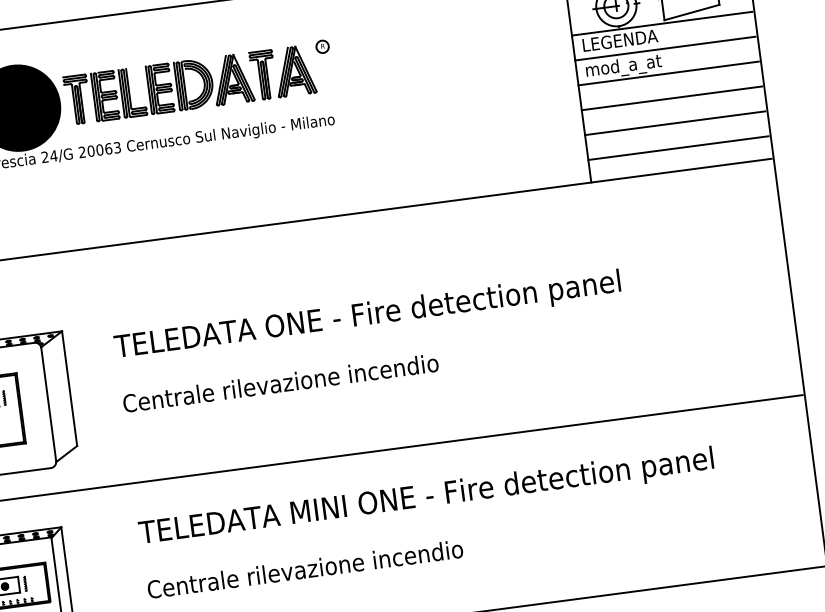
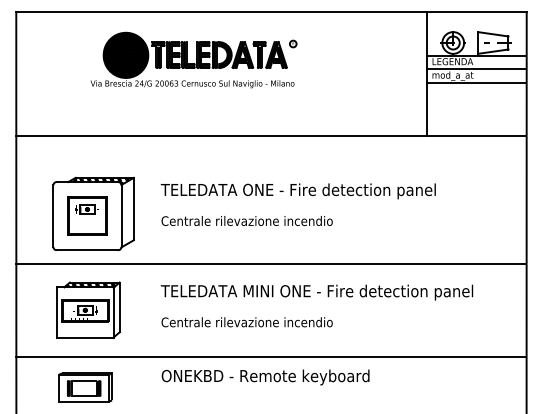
line: (672, 98) -> (476, 96), removed
line: (675, 122) -> (476, 109), removed
line: (678, 148) -> (476, 123), removed

